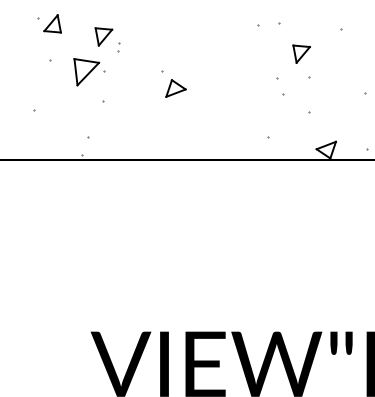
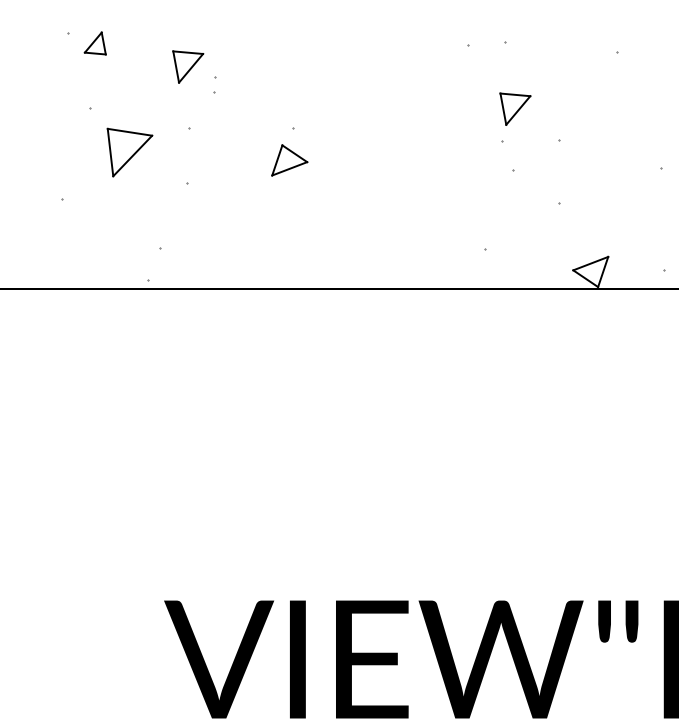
part: (52, 23) -> (95, 42), size x0.7
part: (301, 53) -> (515, 107), moved
part: (86, 72) -> (129, 153), moved
part: (175, 88) -> (288, 160), moved

